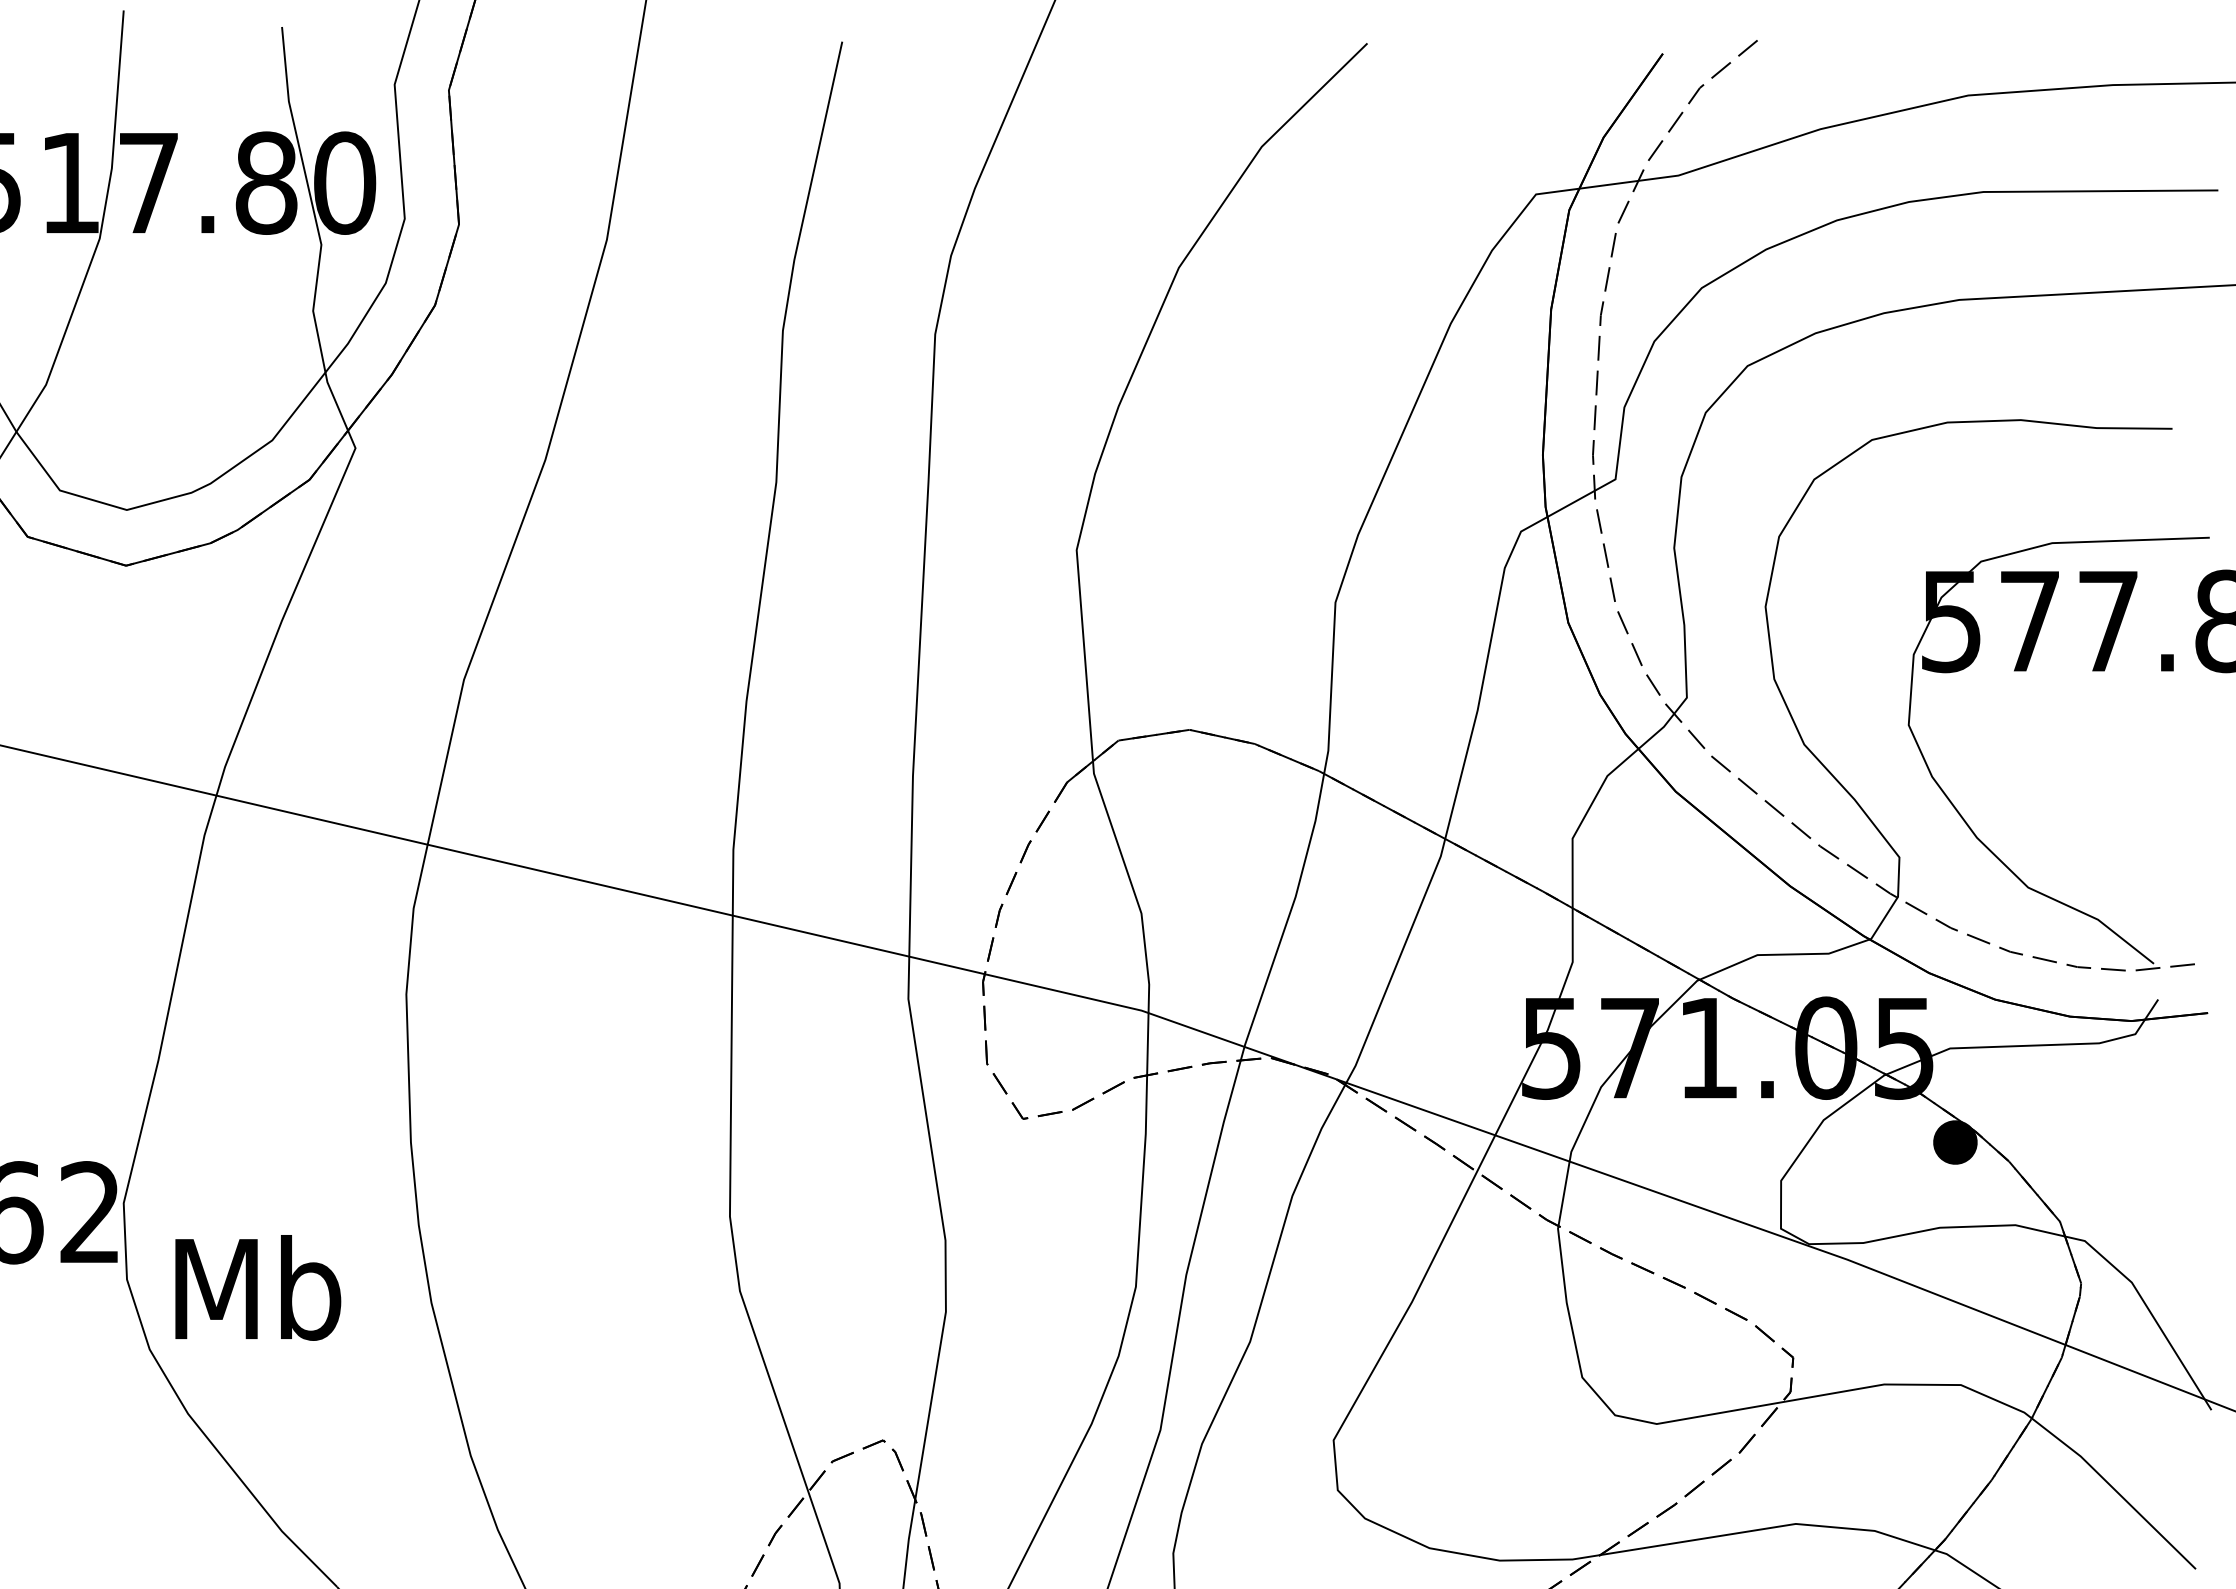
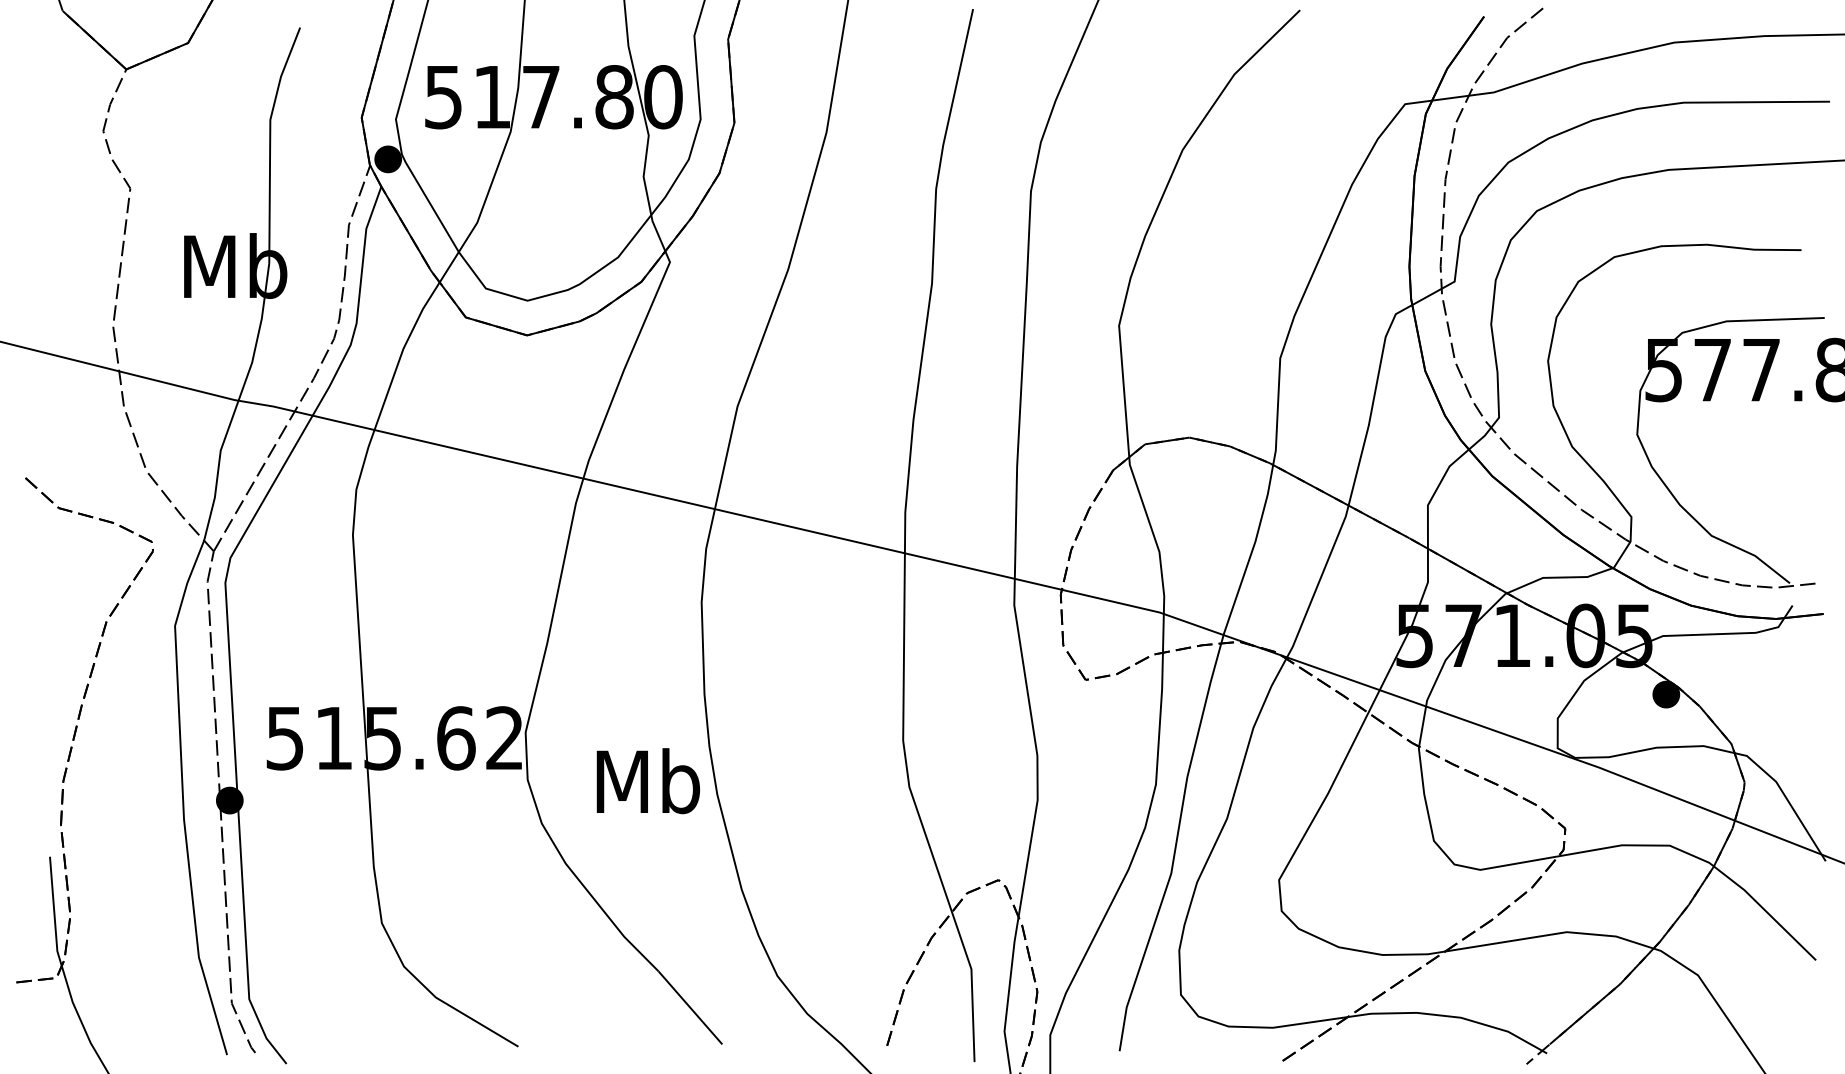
text: (256, 1288) -> (647, 781), moved

